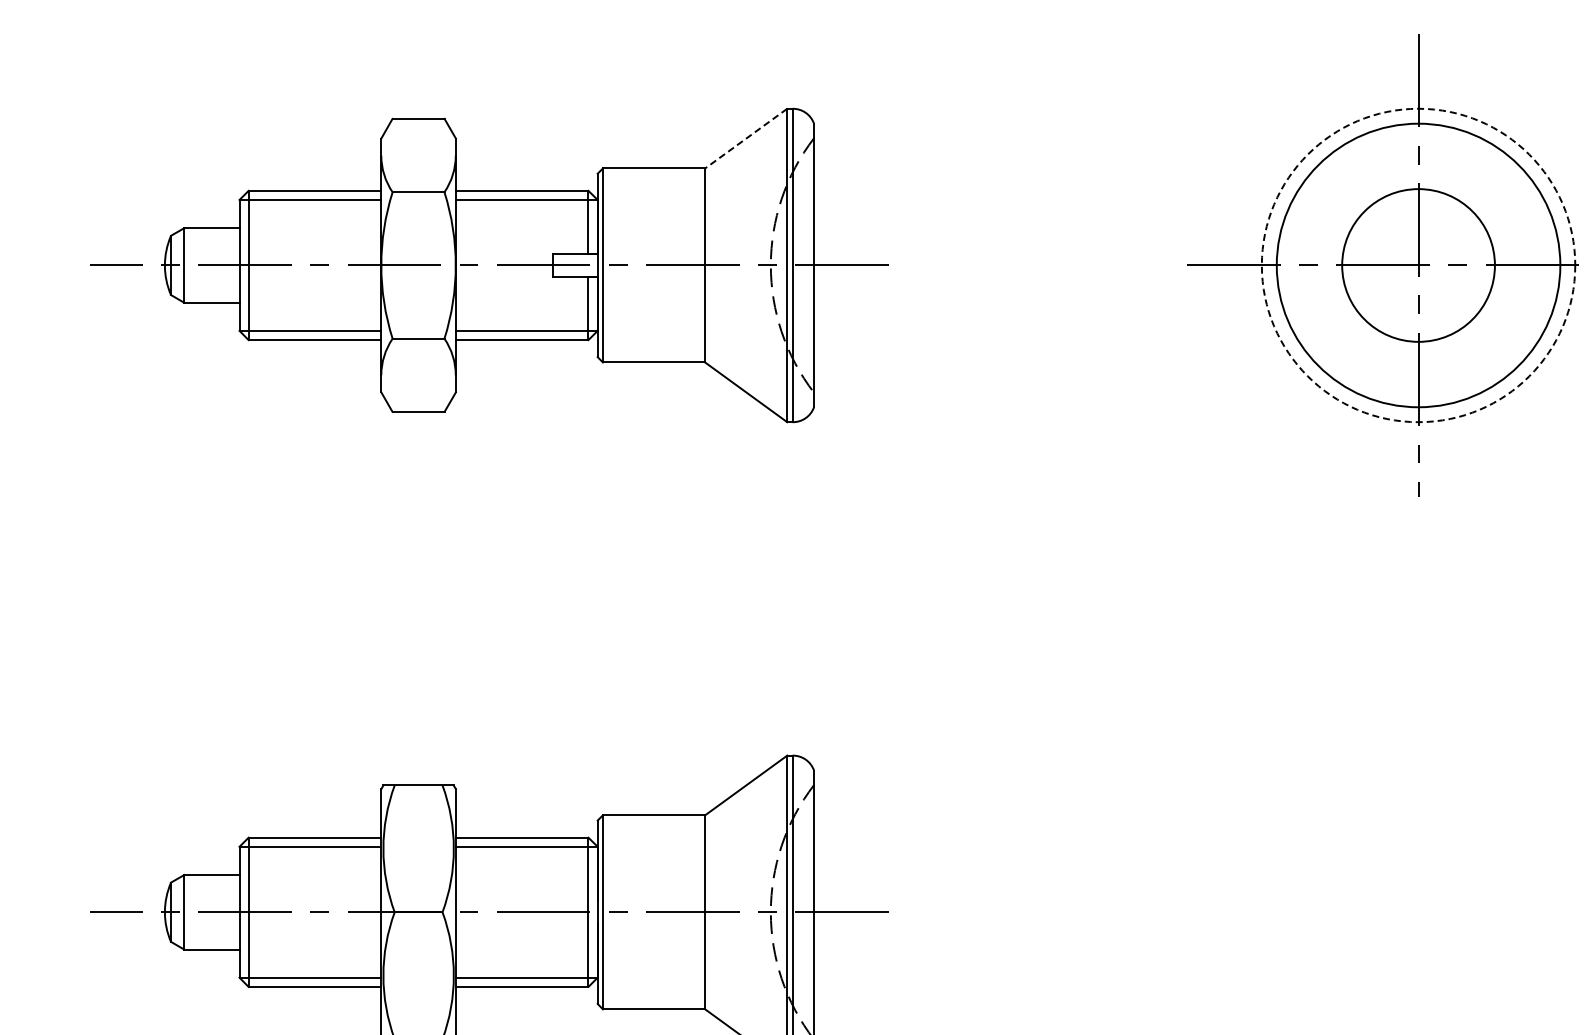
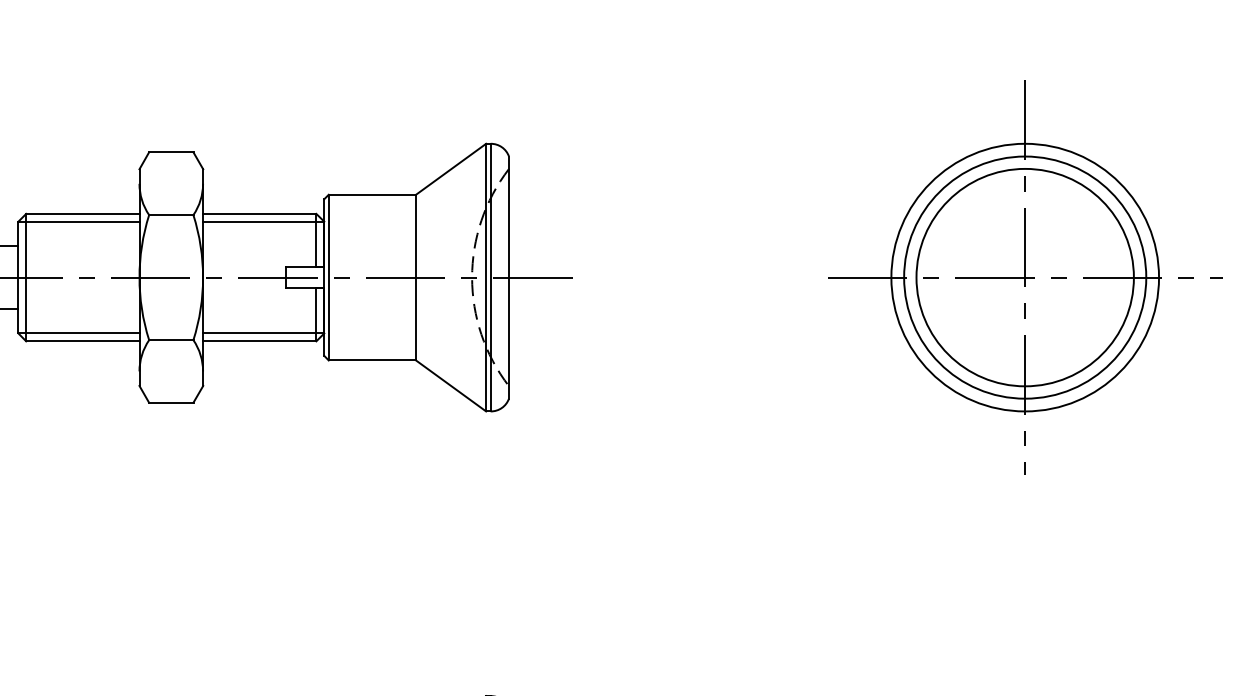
line: (746, 138) -> (451, 169), dashed -> solid
circle: (1418, 265) -> (1025, 277), dashed -> solid
circle: (1418, 265) -> (1025, 277), size x1.67

